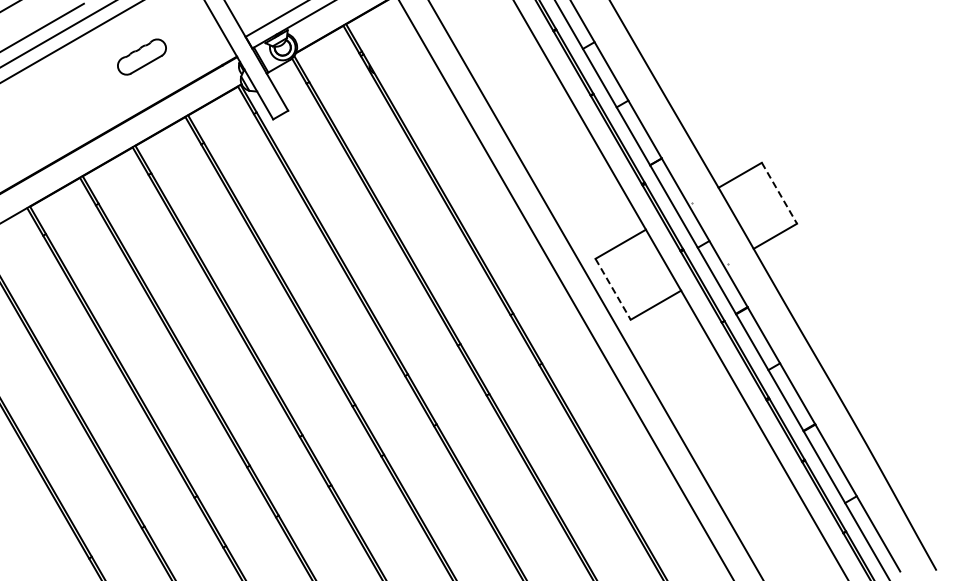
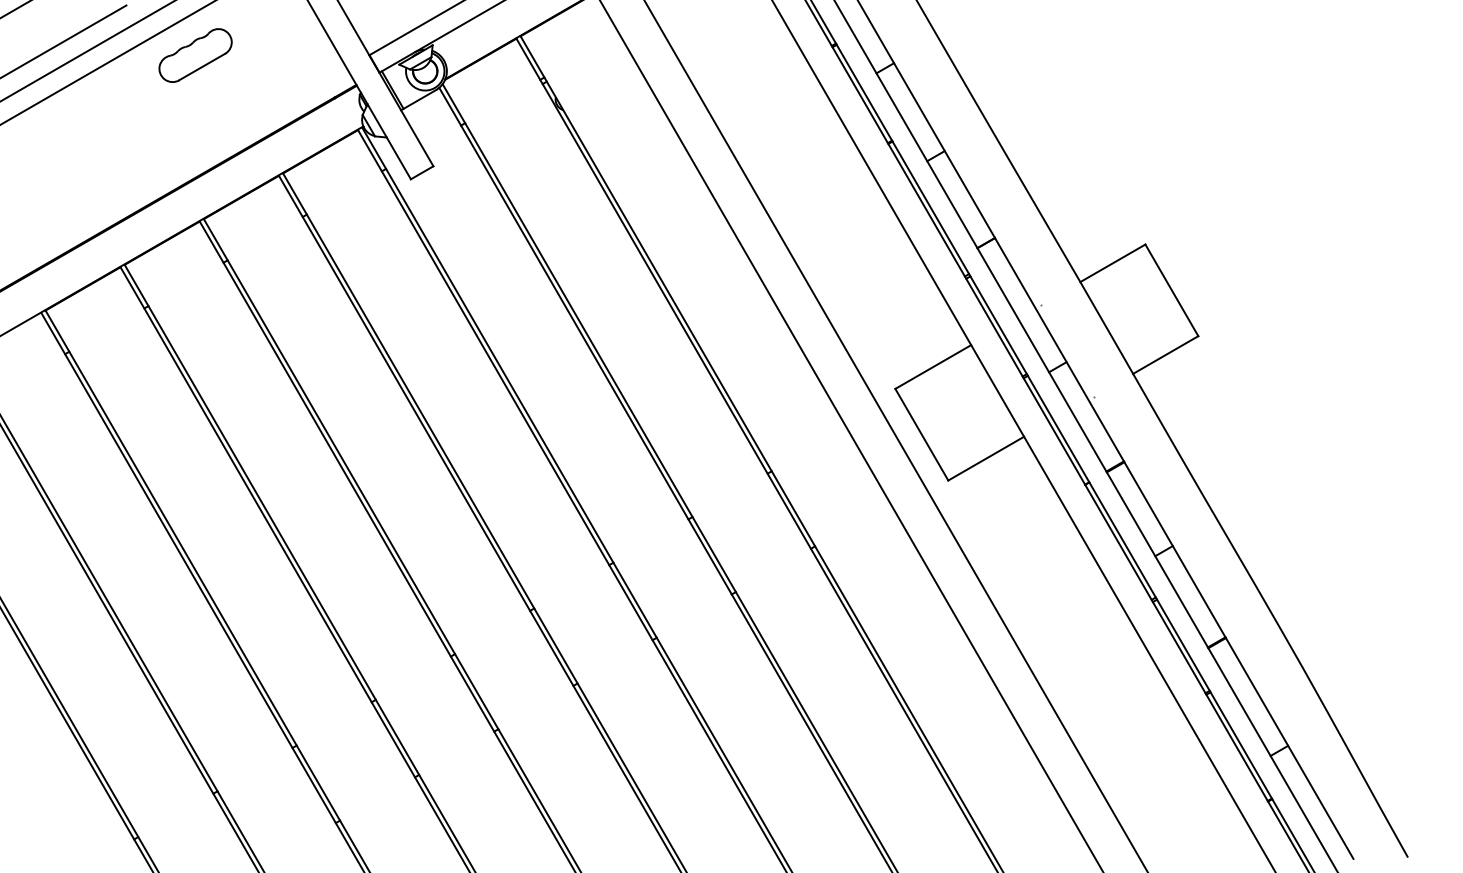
part: (141, 56) -> (194, 54), moved
line: (779, 193) -> (1171, 290), dashed -> solid
line: (613, 289) -> (922, 434), dashed -> solid

